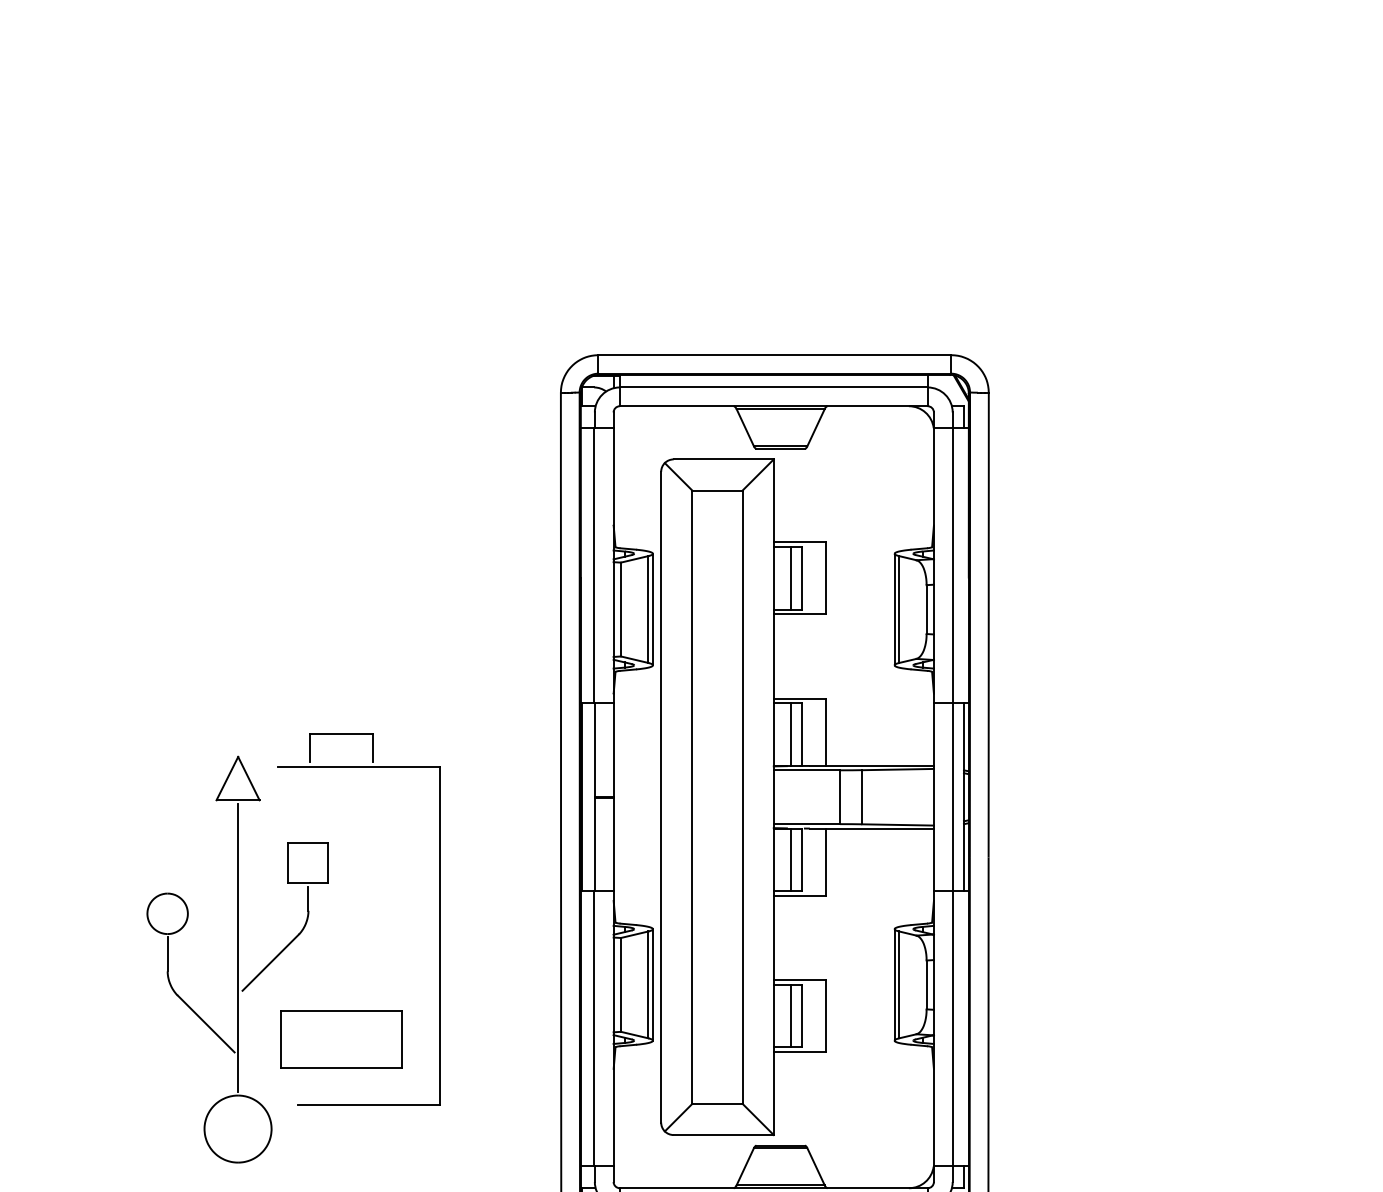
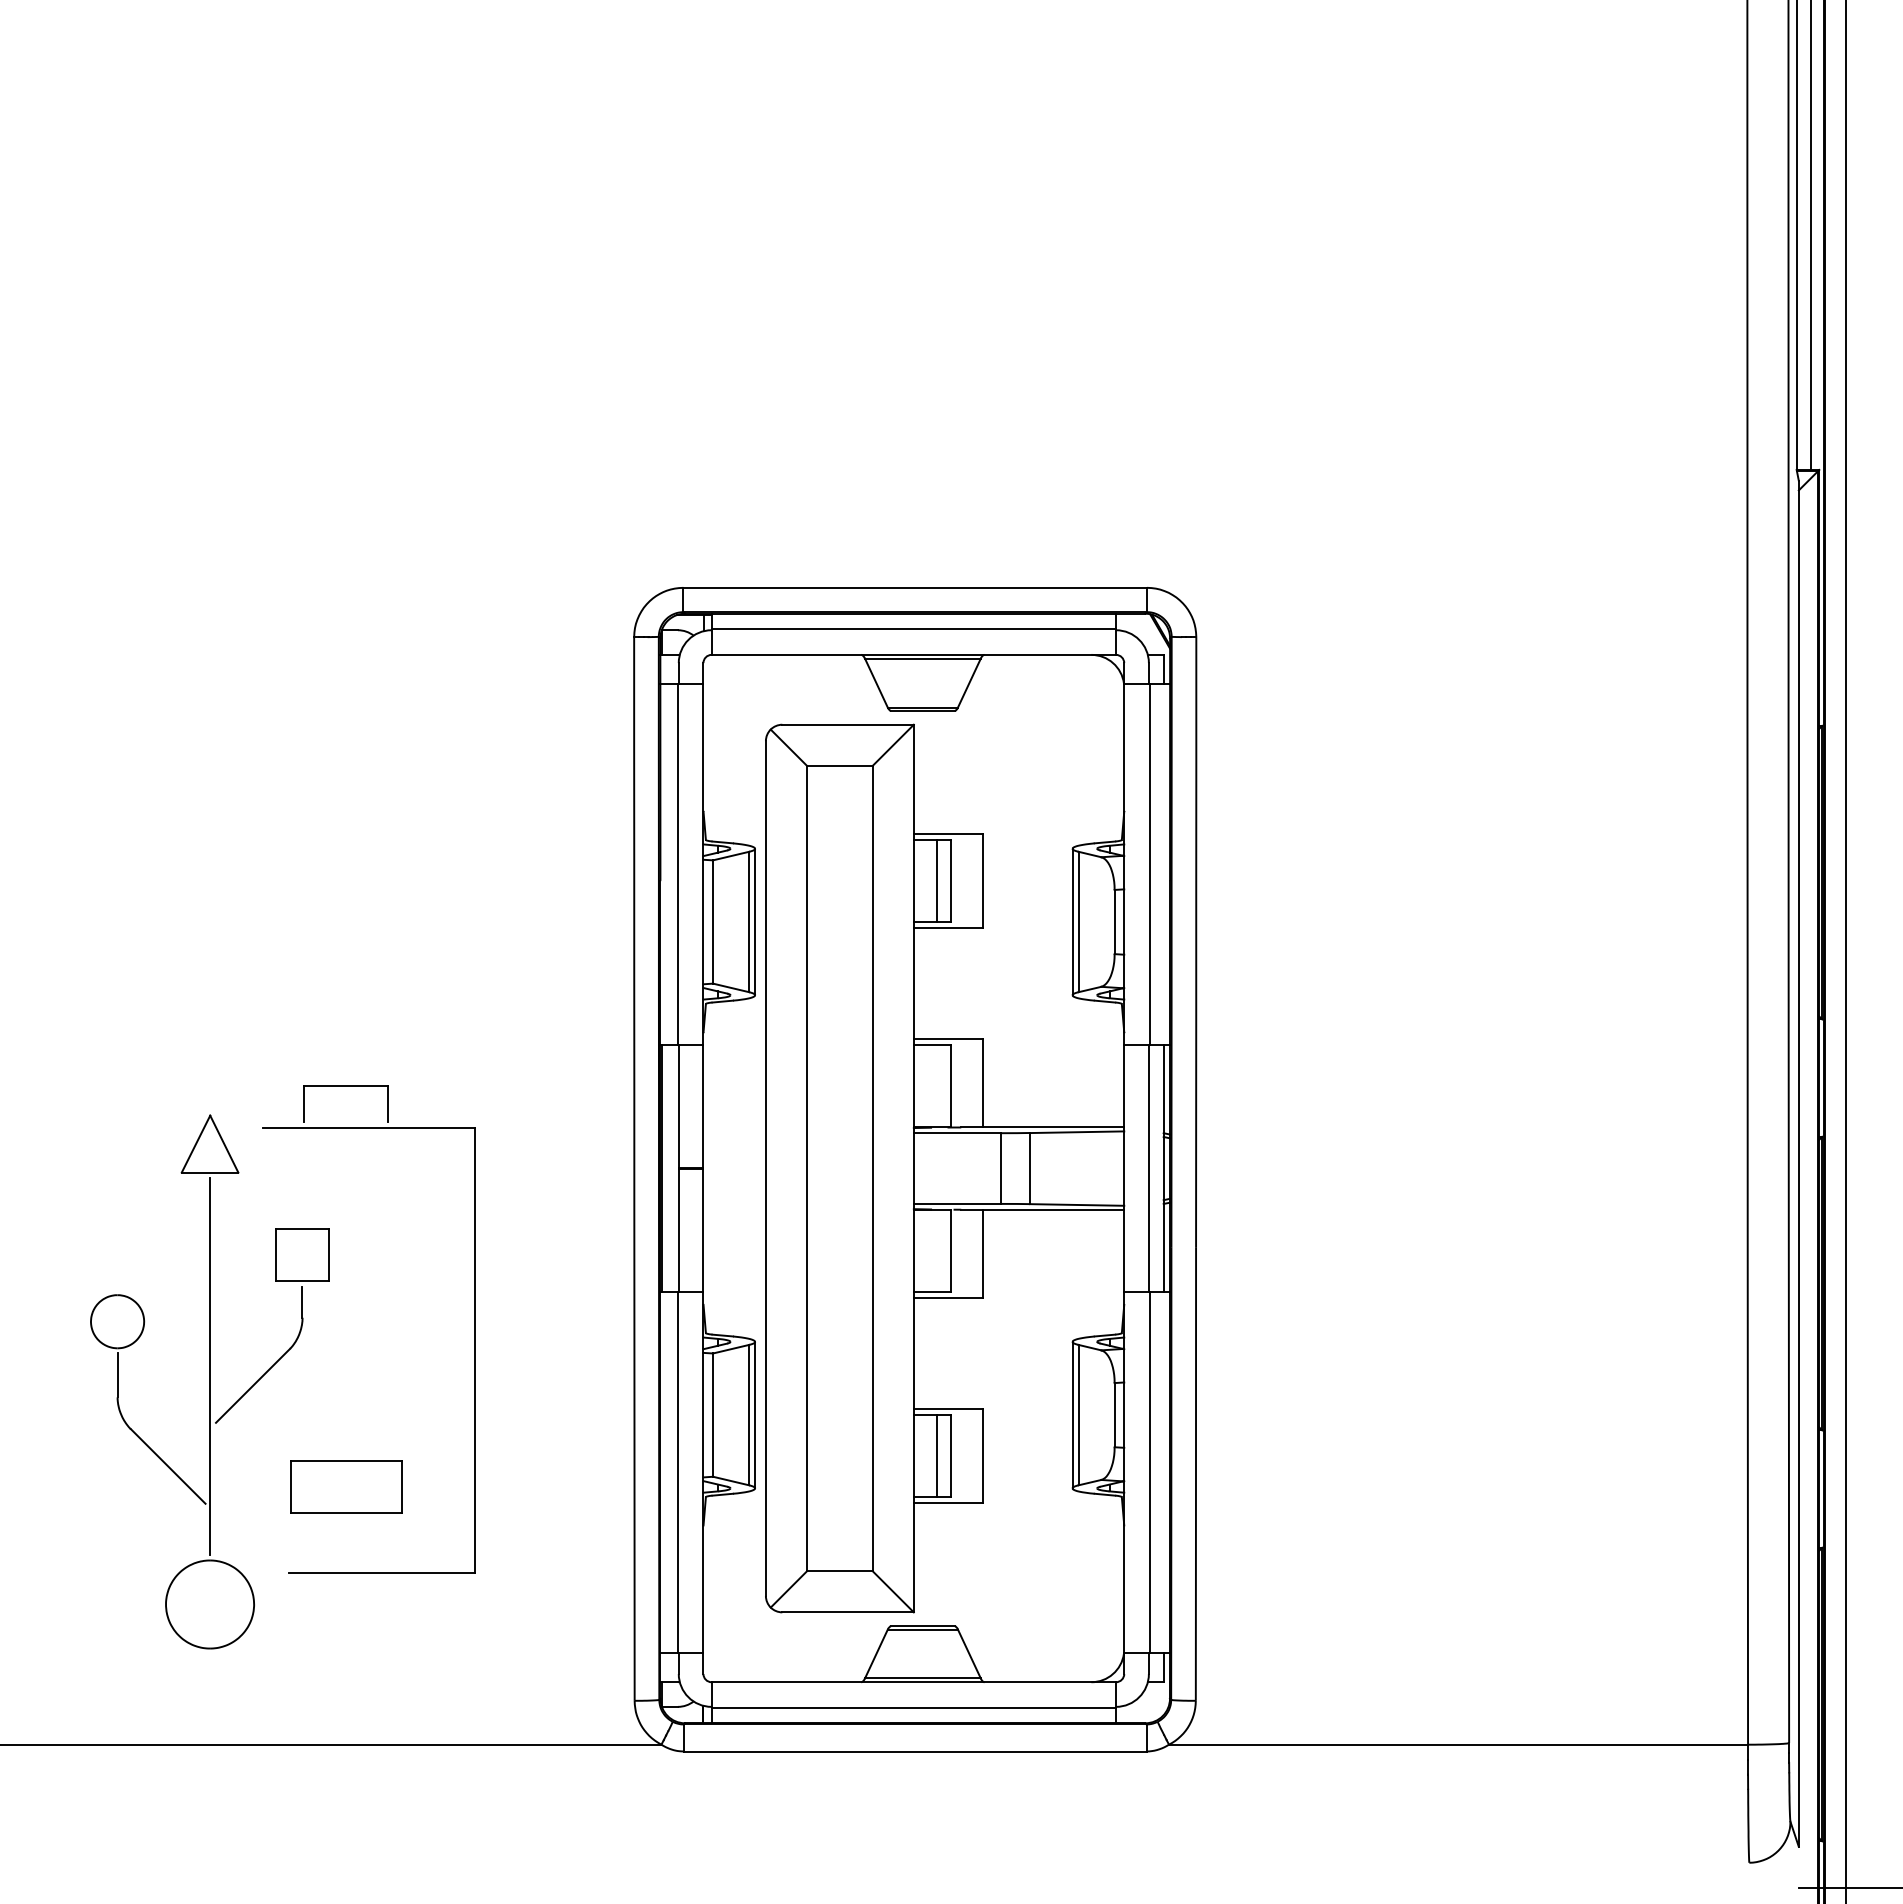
line: (791, 734) -> (936, 1086), removed
line: (791, 859) -> (936, 1250), removed
part: (341, 1039) -> (346, 1486), size x0.7

